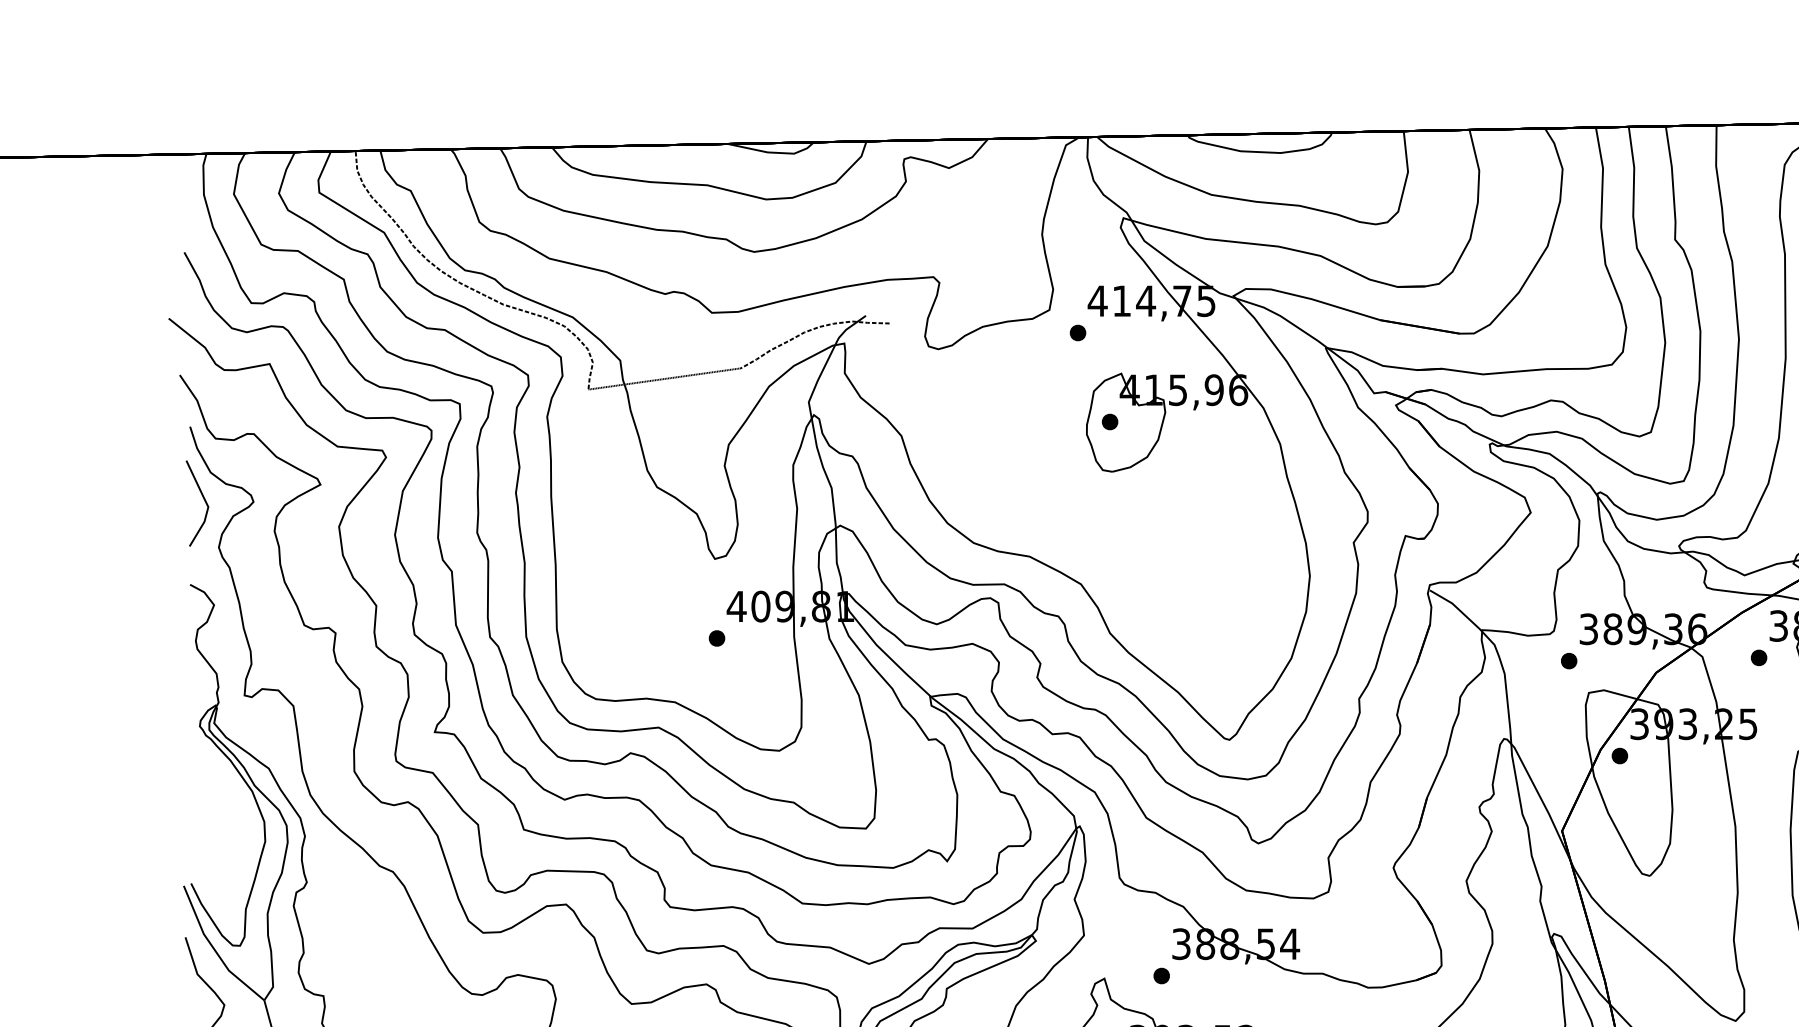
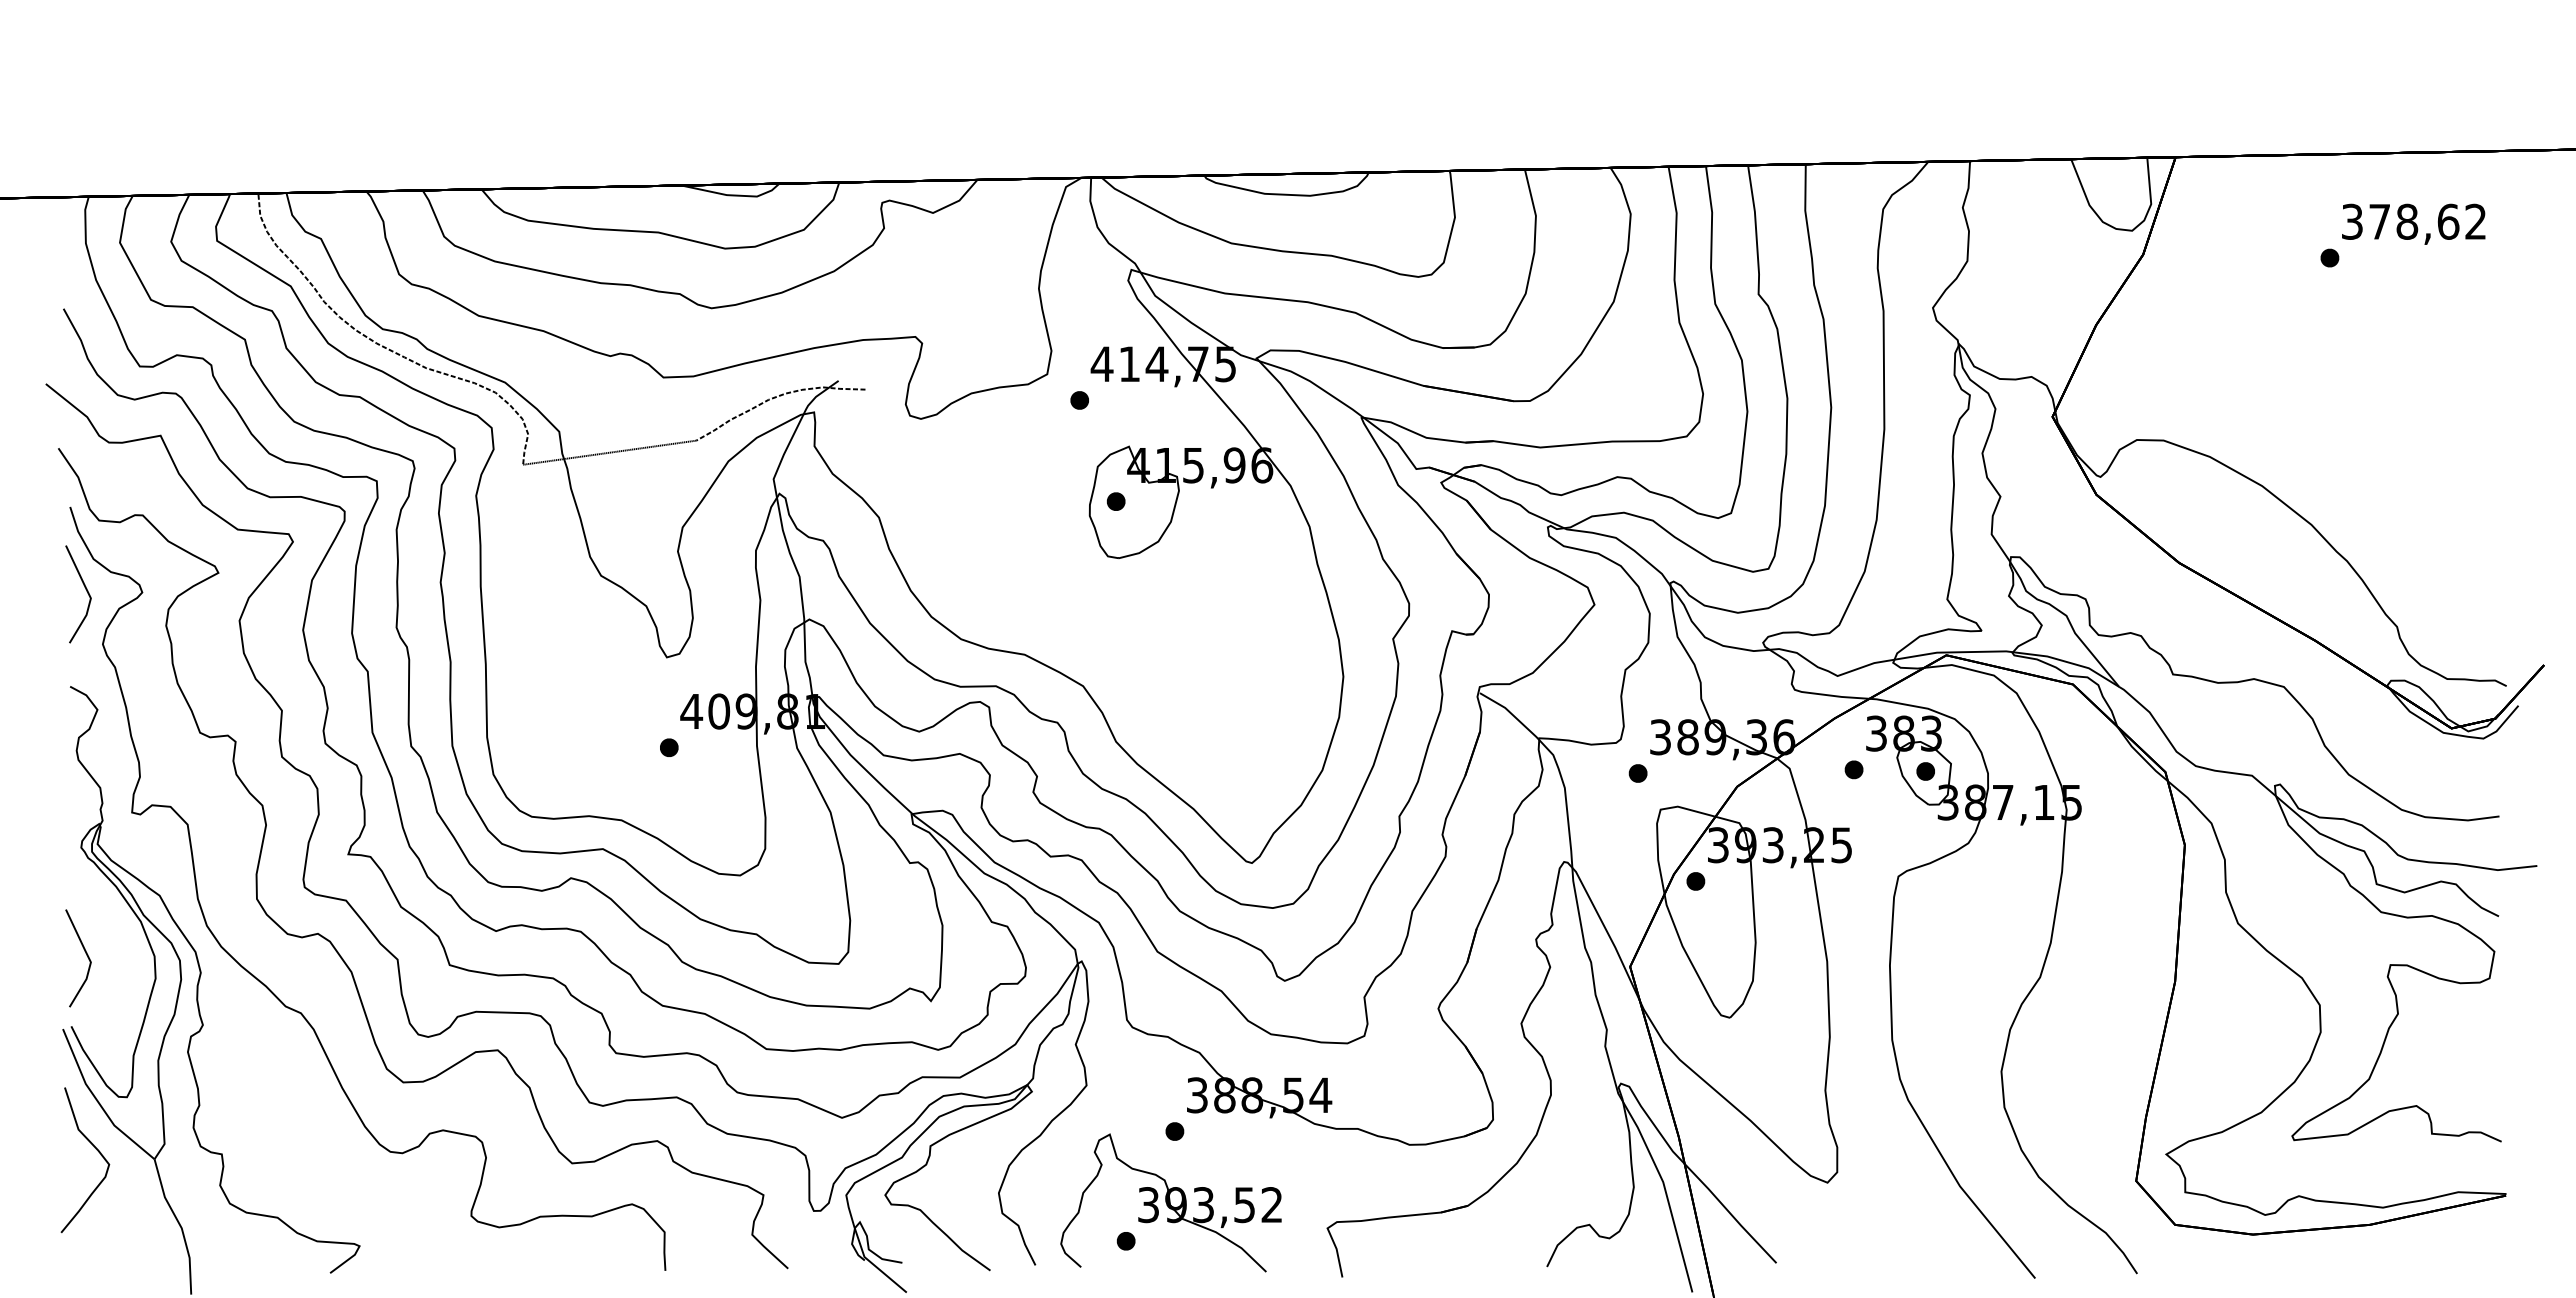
line: (204, 821) -> (86, 955), added

